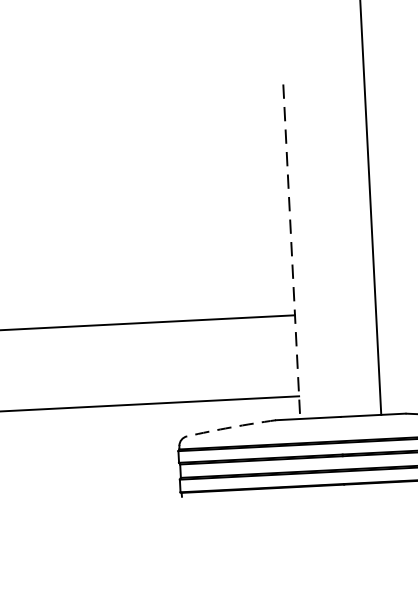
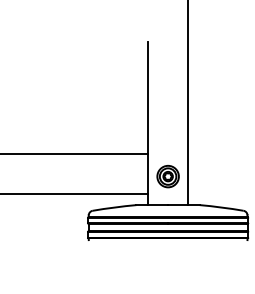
line: (292, 251) -> (148, 123), dashed -> solid
part: (336, 358) -> (167, 176), added
arc: (231, 427) -> (114, 207), dashed -> solid

